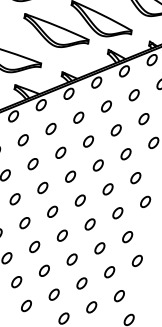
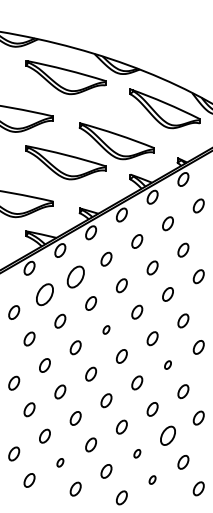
part: (50, 128) -> (75, 276), size x1.6
part: (22, 139) -> (44, 294), size x1.6
part: (70, 176) -> (106, 329), size x0.6
part: (117, 212) -> (167, 364), size x0.6
part: (109, 271) -> (167, 435), size x1.4
part: (16, 281) -> (60, 462), size x0.6
part: (82, 283) -> (137, 453), size x0.6
part: (91, 306) -> (152, 479), size x0.6

